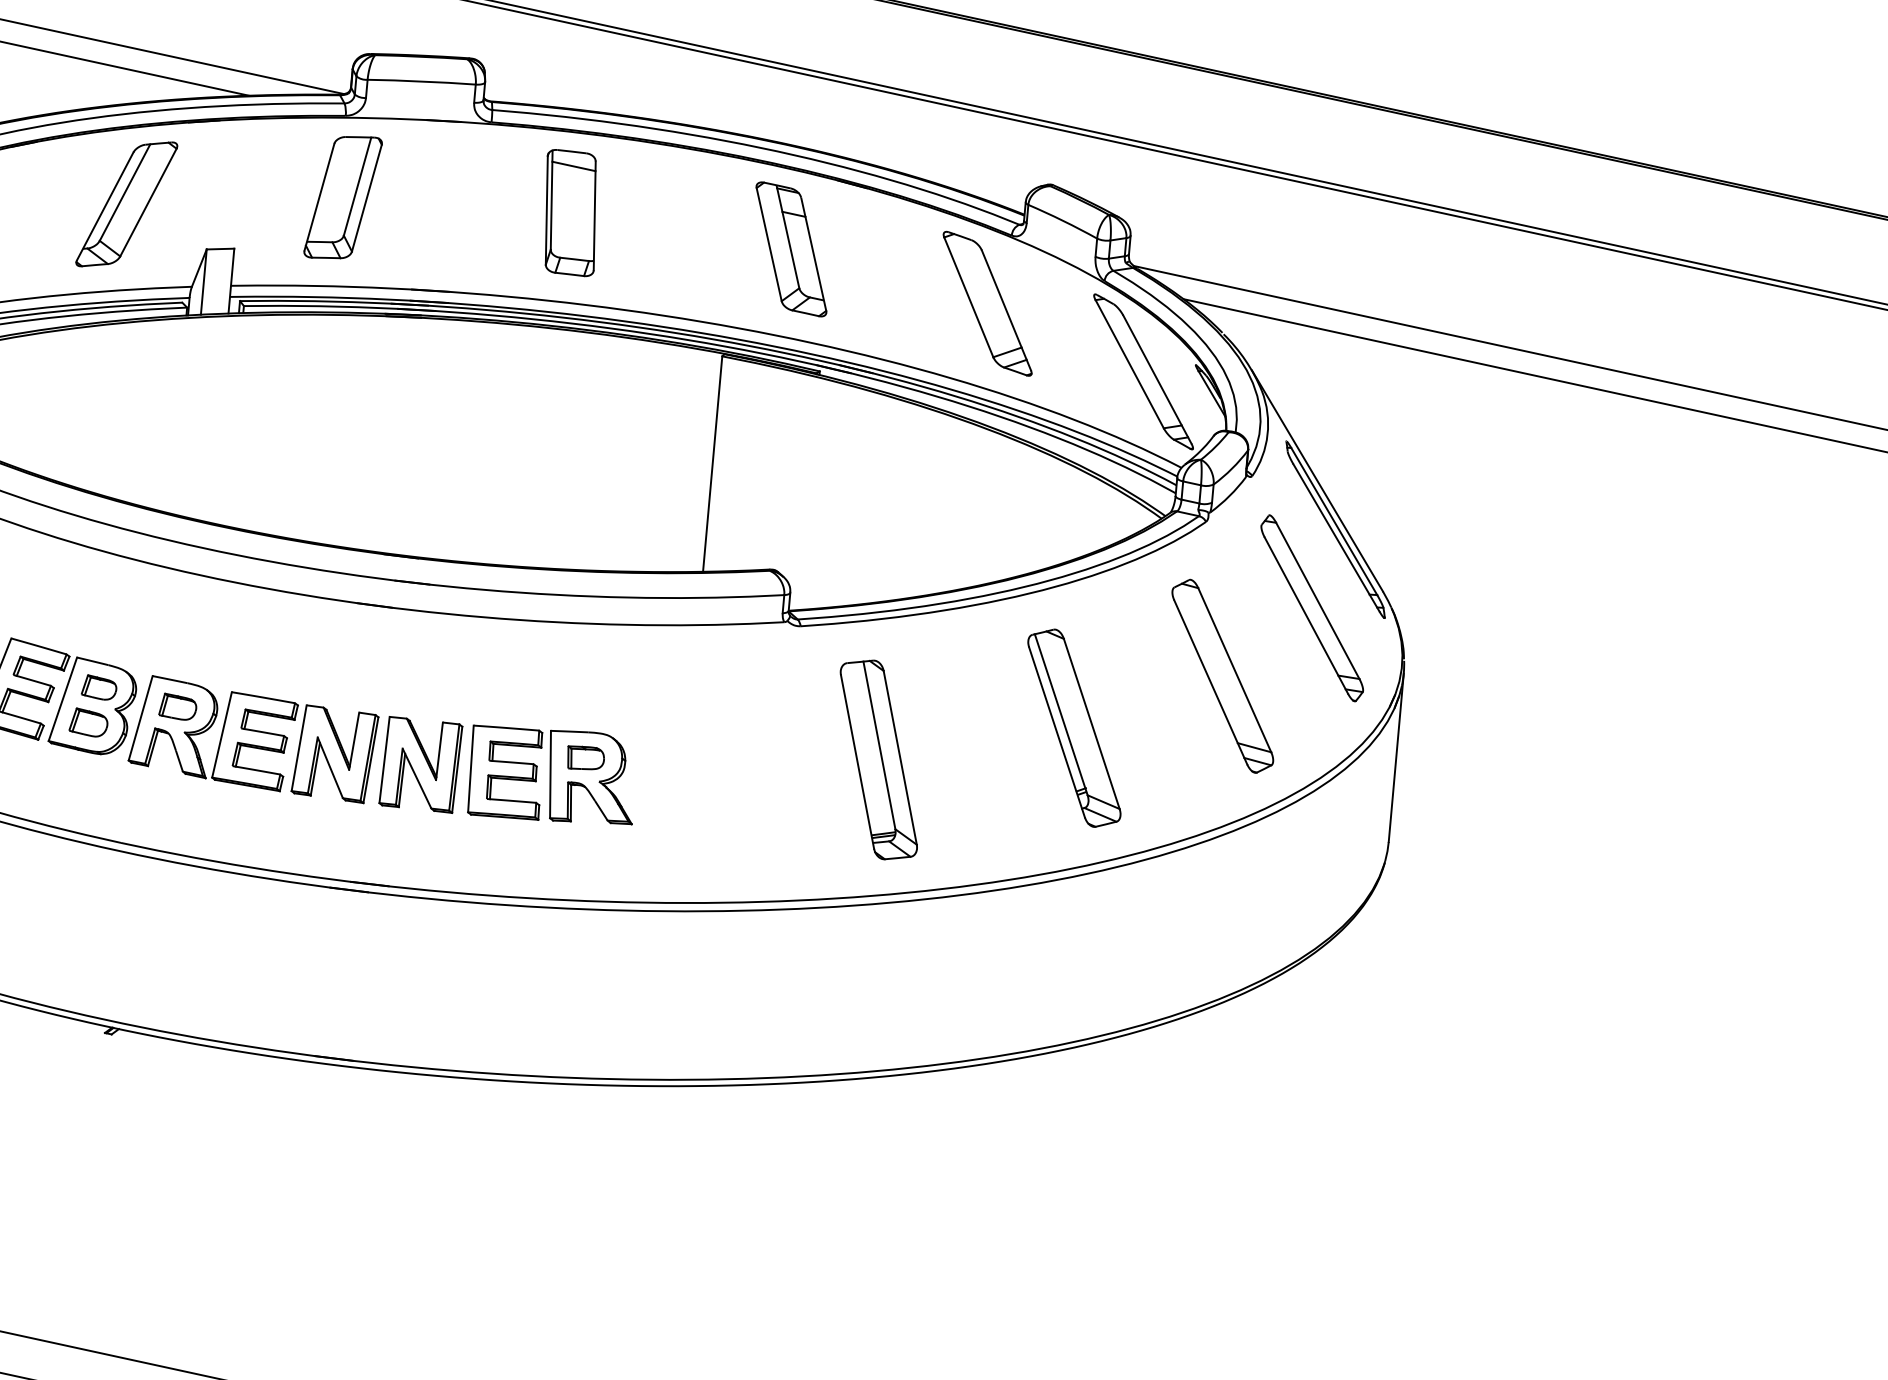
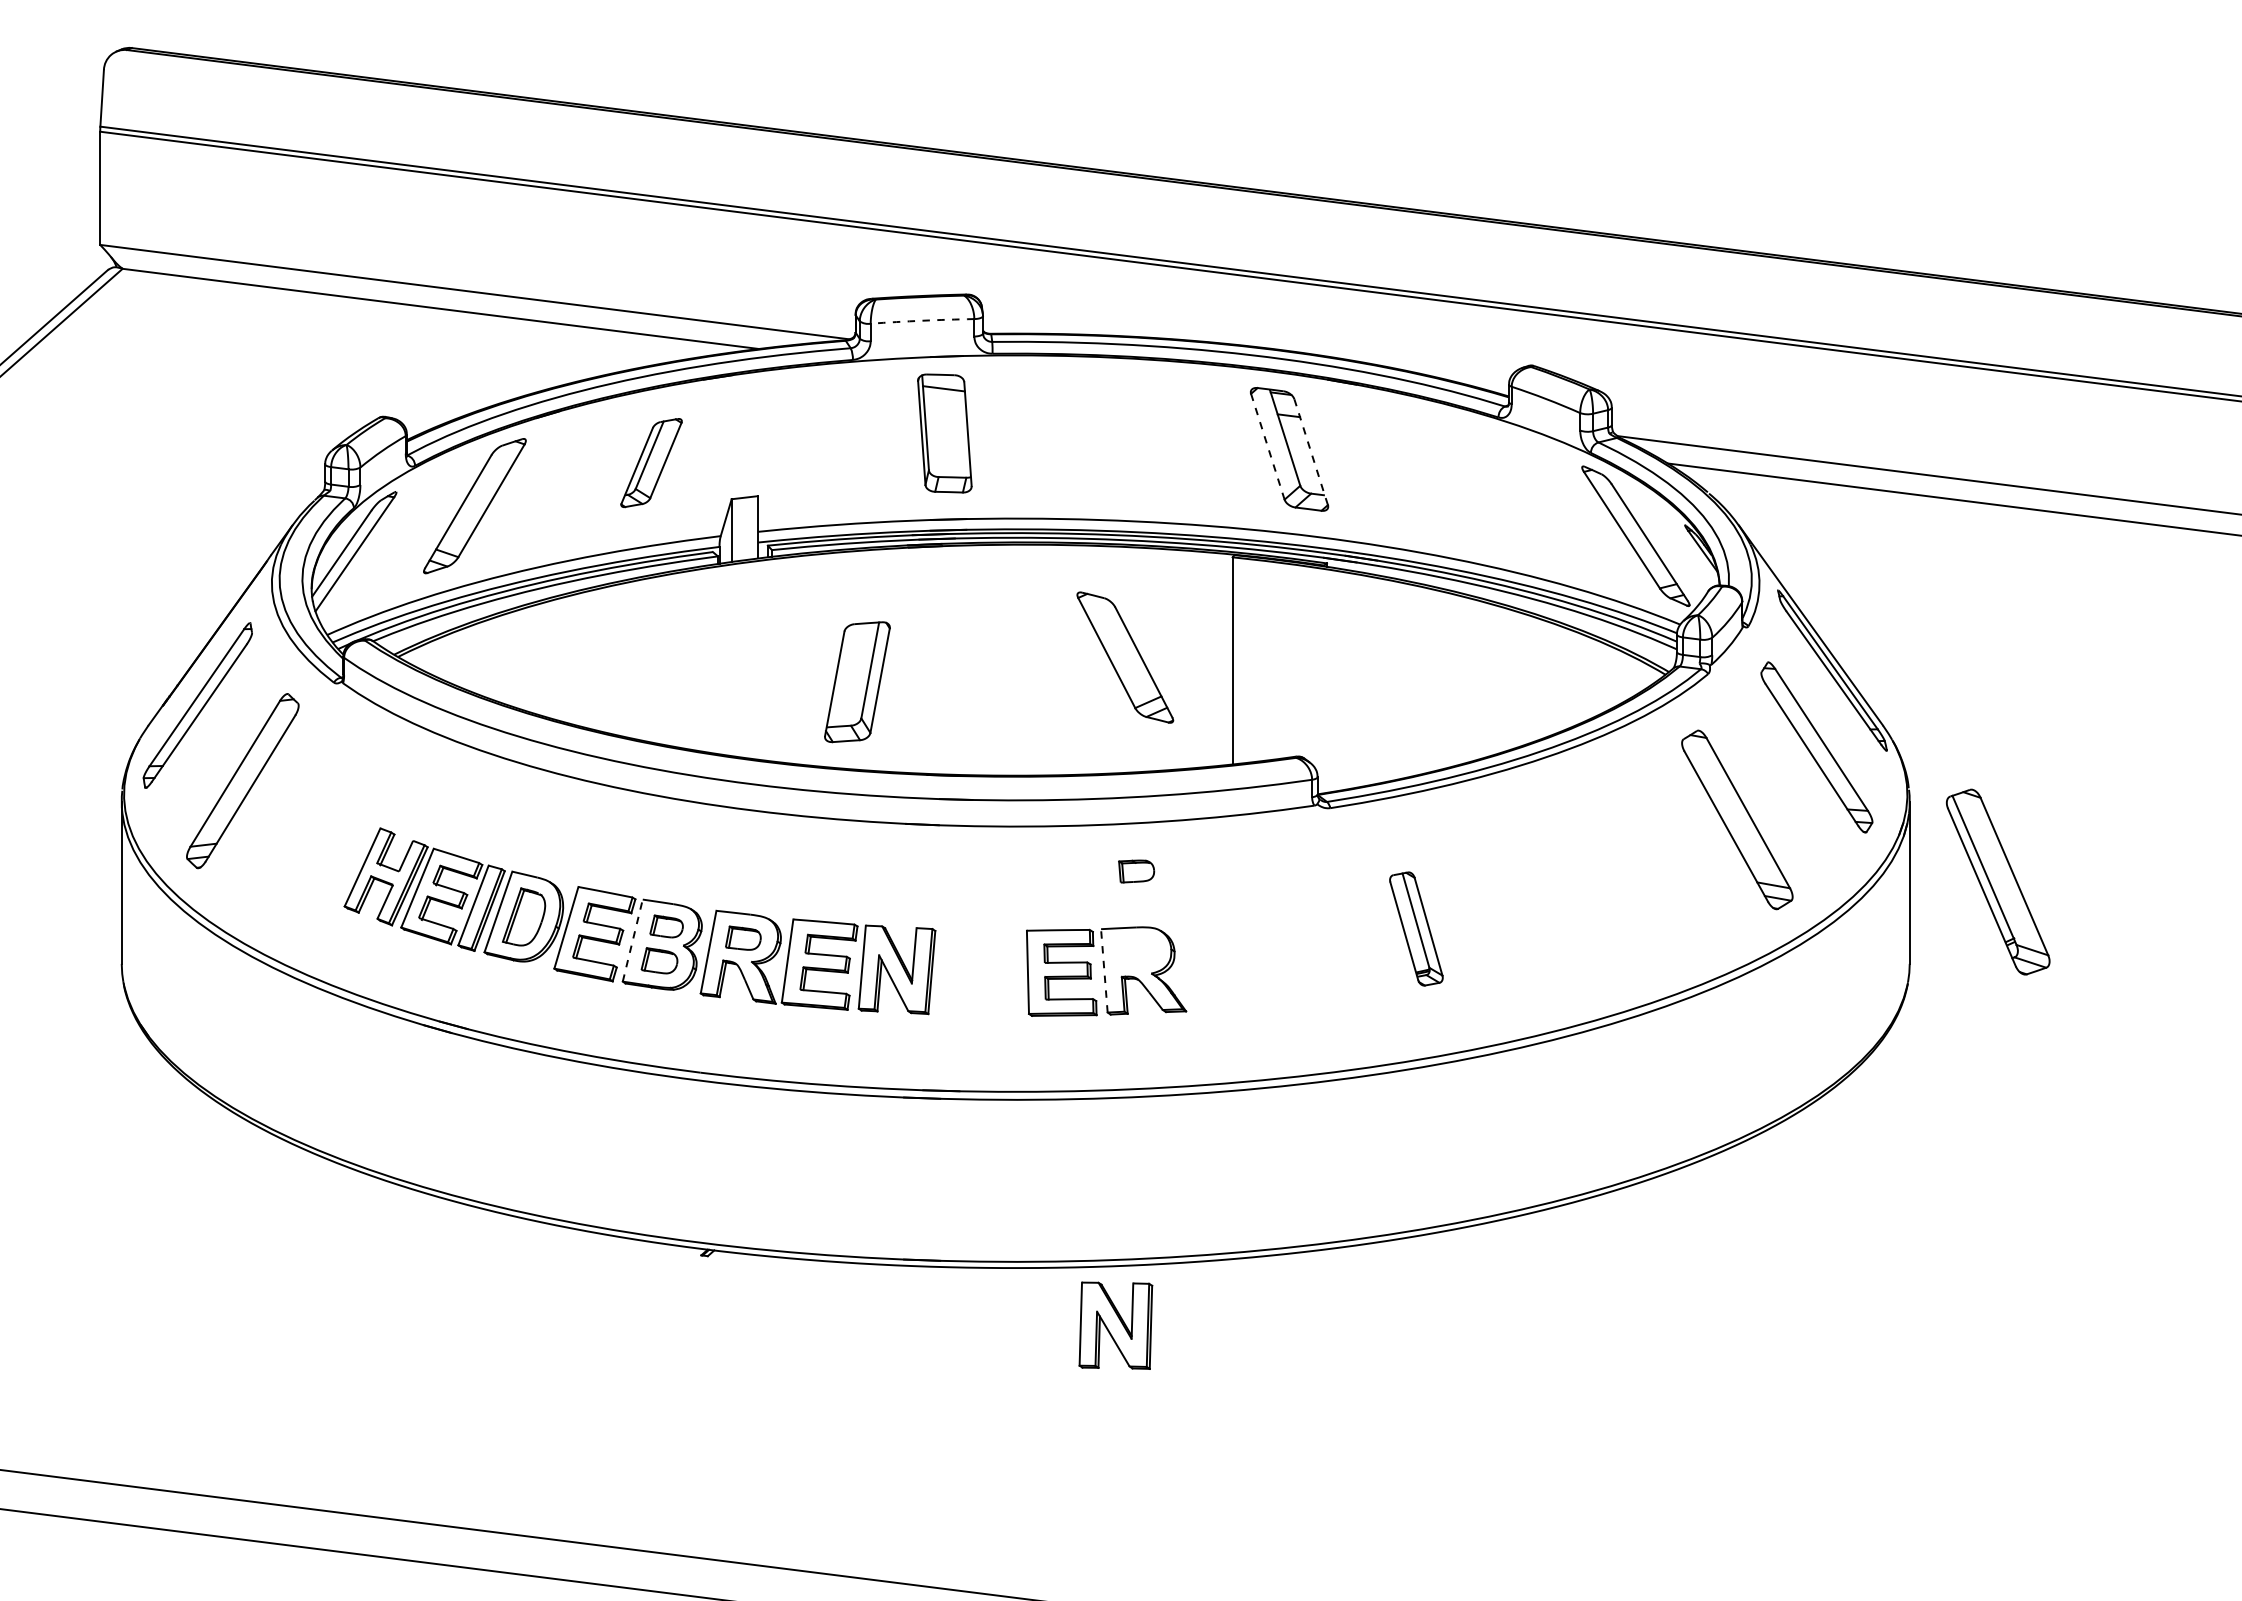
arc: (421, 81) -> (922, 320), solid -> dashed
part: (343, 197) -> (857, 682), moved
part: (126, 203) -> (651, 462), size x0.7
part: (570, 212) -> (944, 433), moved
line: (768, 245) -> (1267, 447), solid -> dashed
line: (814, 253) -> (1311, 451), solid -> dashed
part: (987, 303) -> (1125, 657), moved
line: (62, 699) -> (632, 940), solid -> dashed
part: (1074, 727) -> (1998, 881), moved
part: (585, 758) -> (1136, 871), moved
part: (879, 759) -> (1416, 928), size x0.6
part: (420, 764) -> (1115, 1325), moved
line: (550, 774) -> (1104, 970), solid -> dashed

